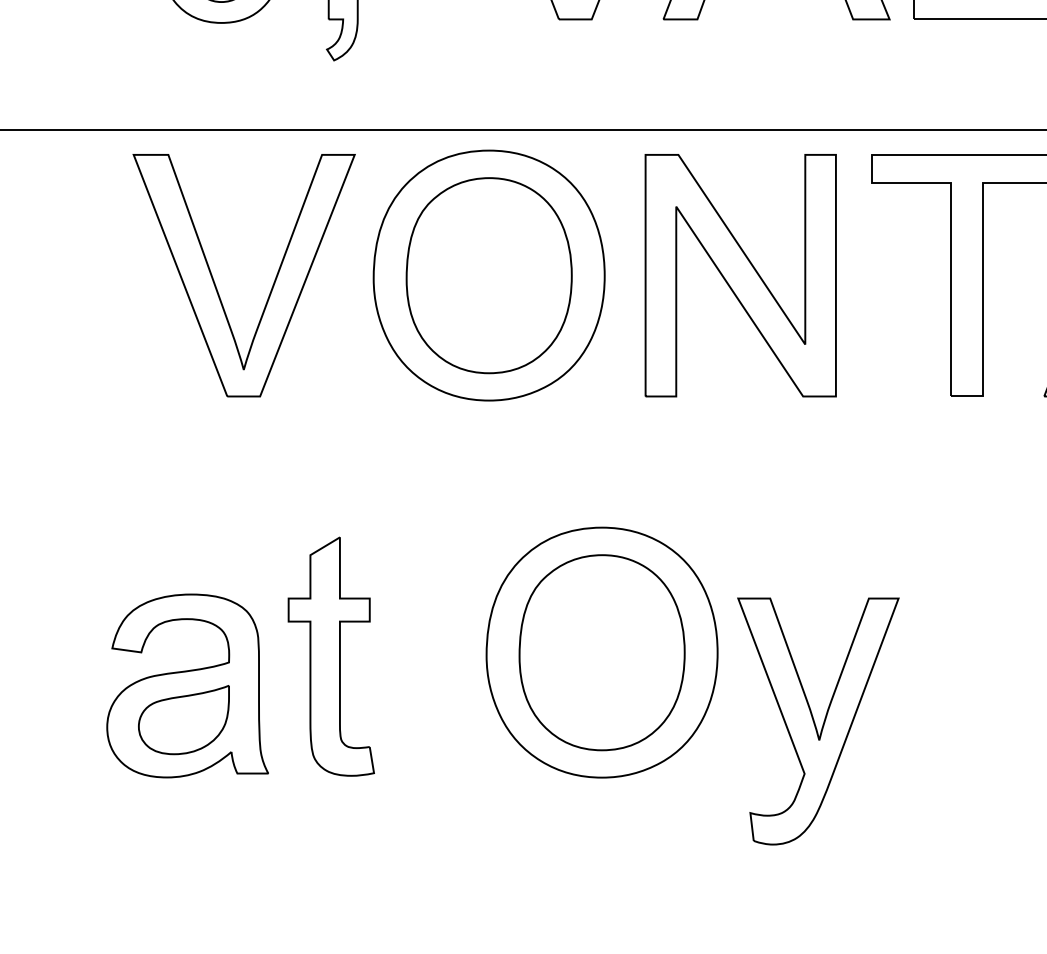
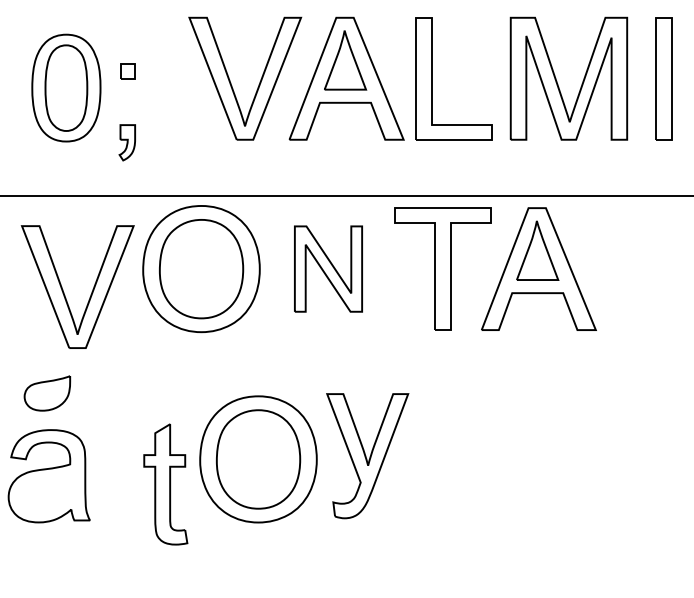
part: (740, 274) -> (328, 268), size x0.7
part: (215, 280) -> (63, 289), moved
part: (330, 656) -> (165, 484), moved
part: (184, 720) -> (47, 393), moved
part: (818, 722) -> (367, 456), moved

